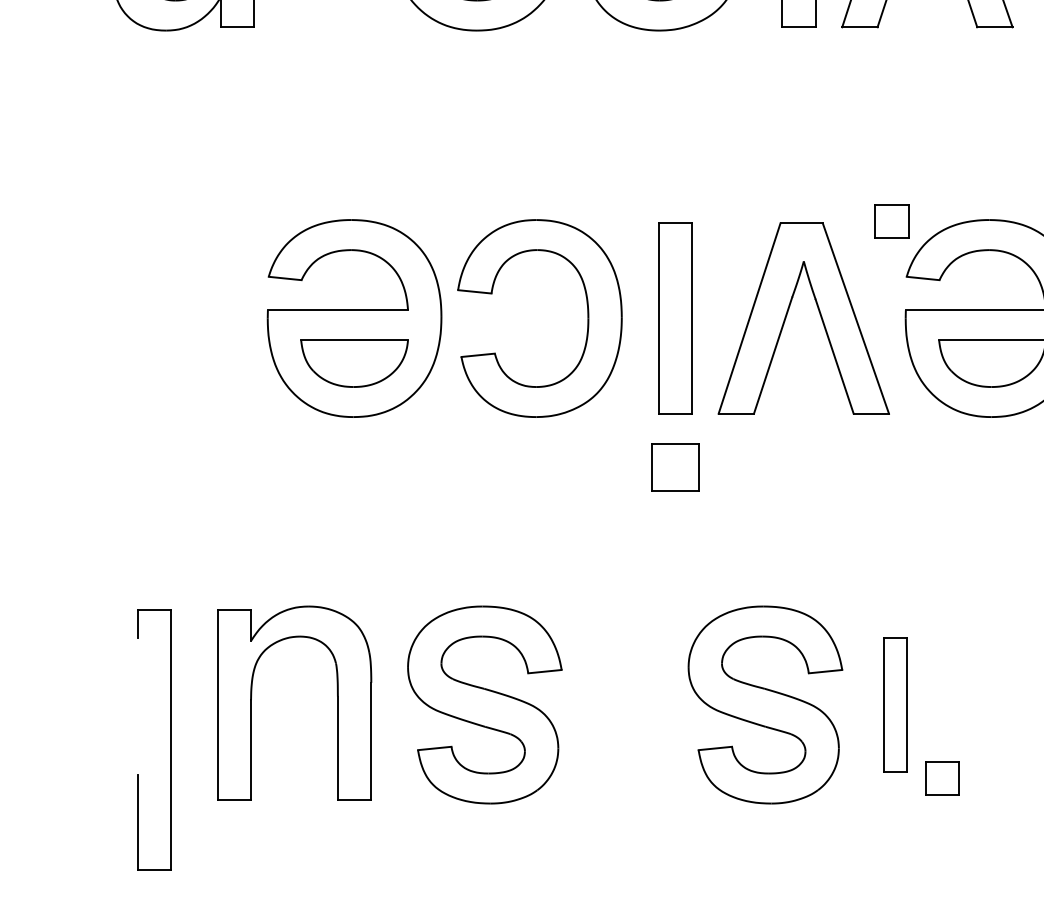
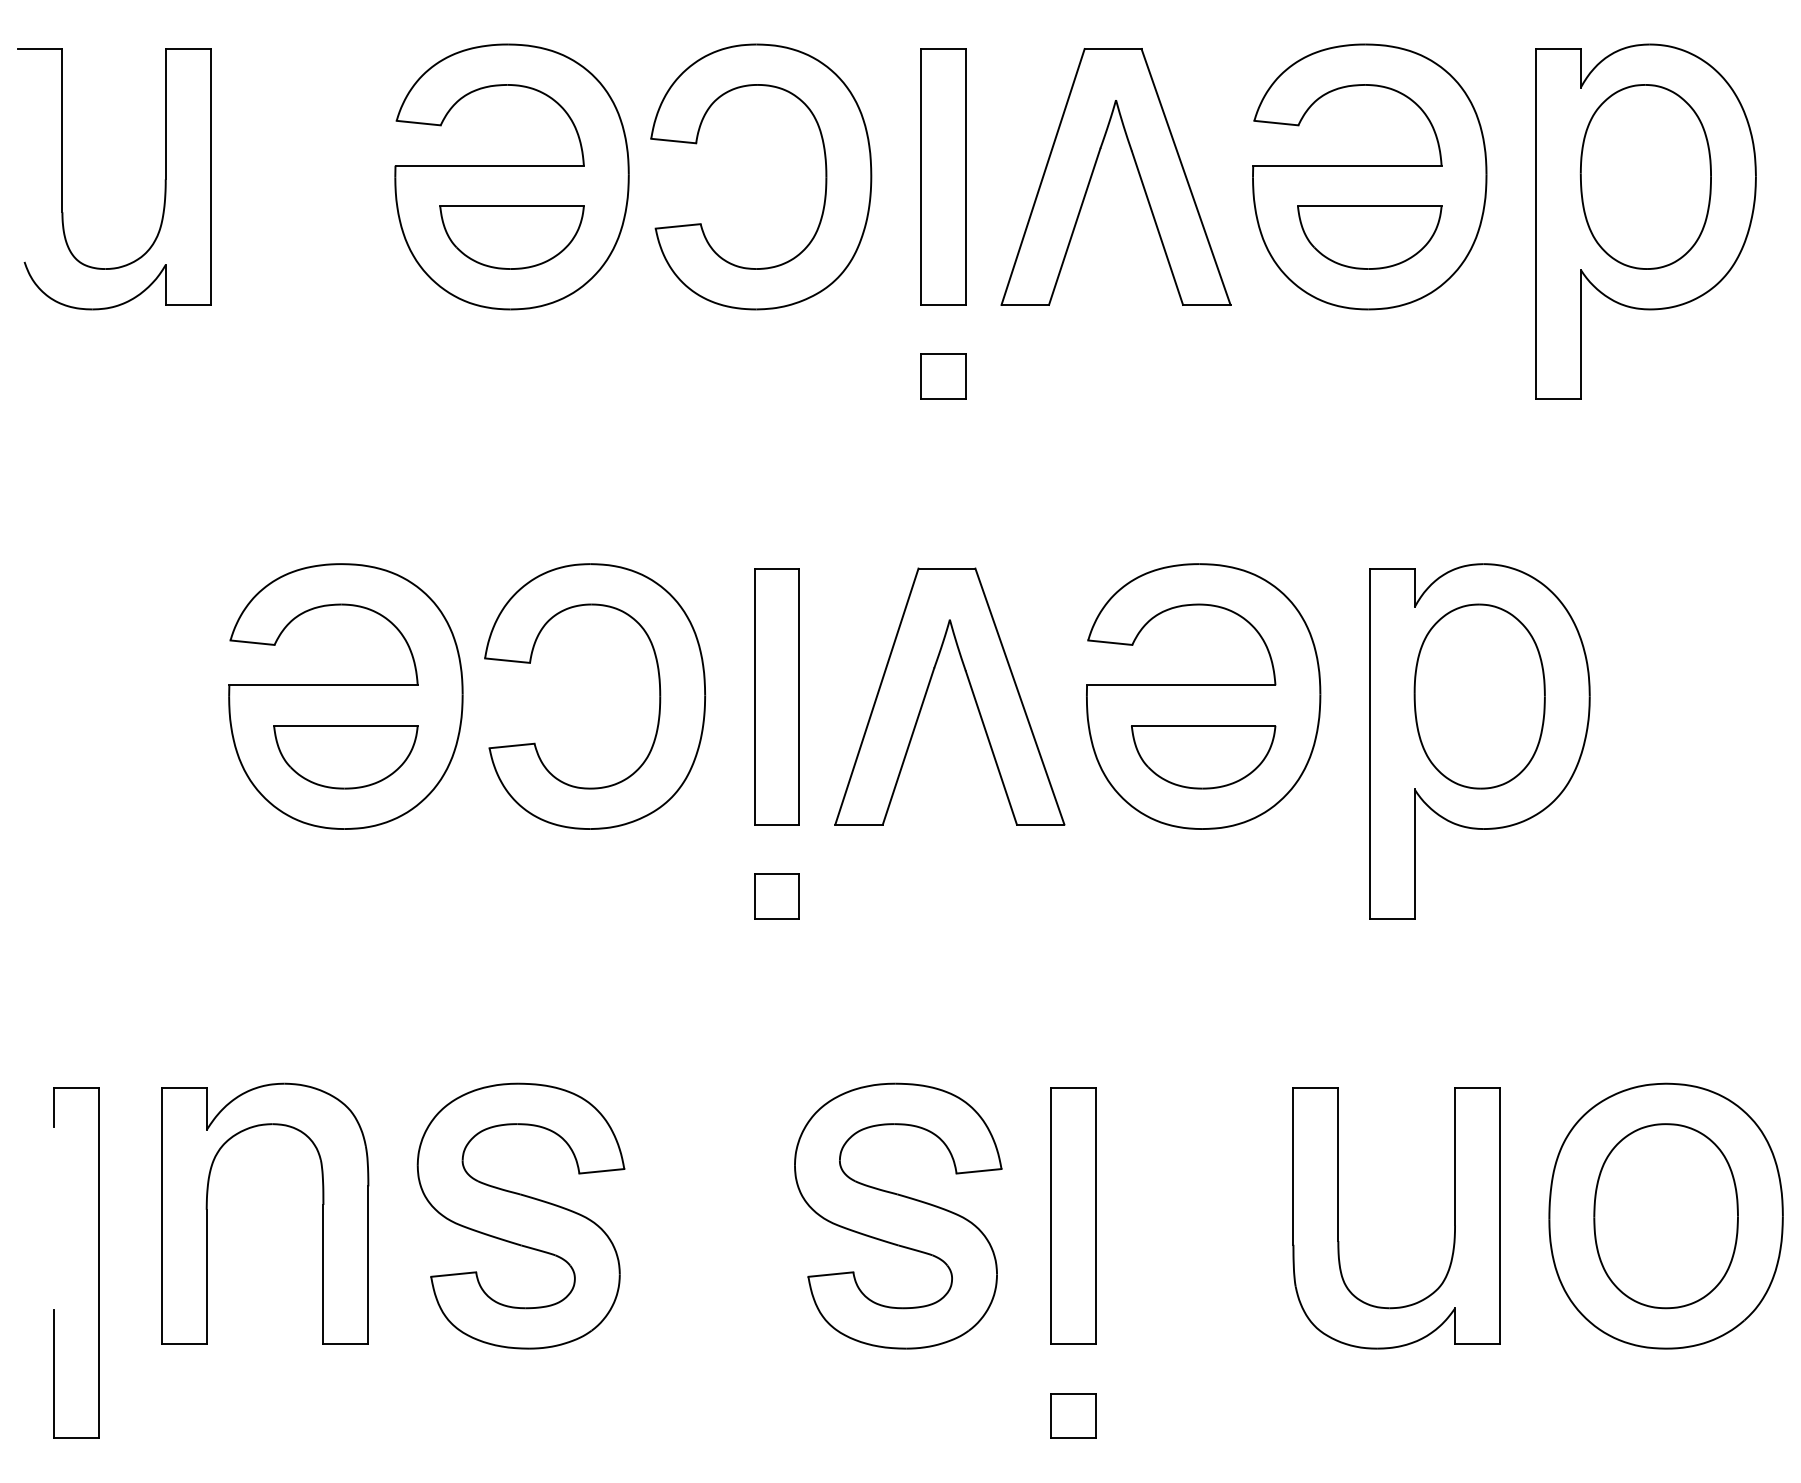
part: (892, 221) -> (943, 376), moved
part: (674, 467) -> (776, 896), size x0.71
part: (895, 704) -> (1073, 1215), size x1.43
part: (942, 778) -> (1073, 1415), moved

